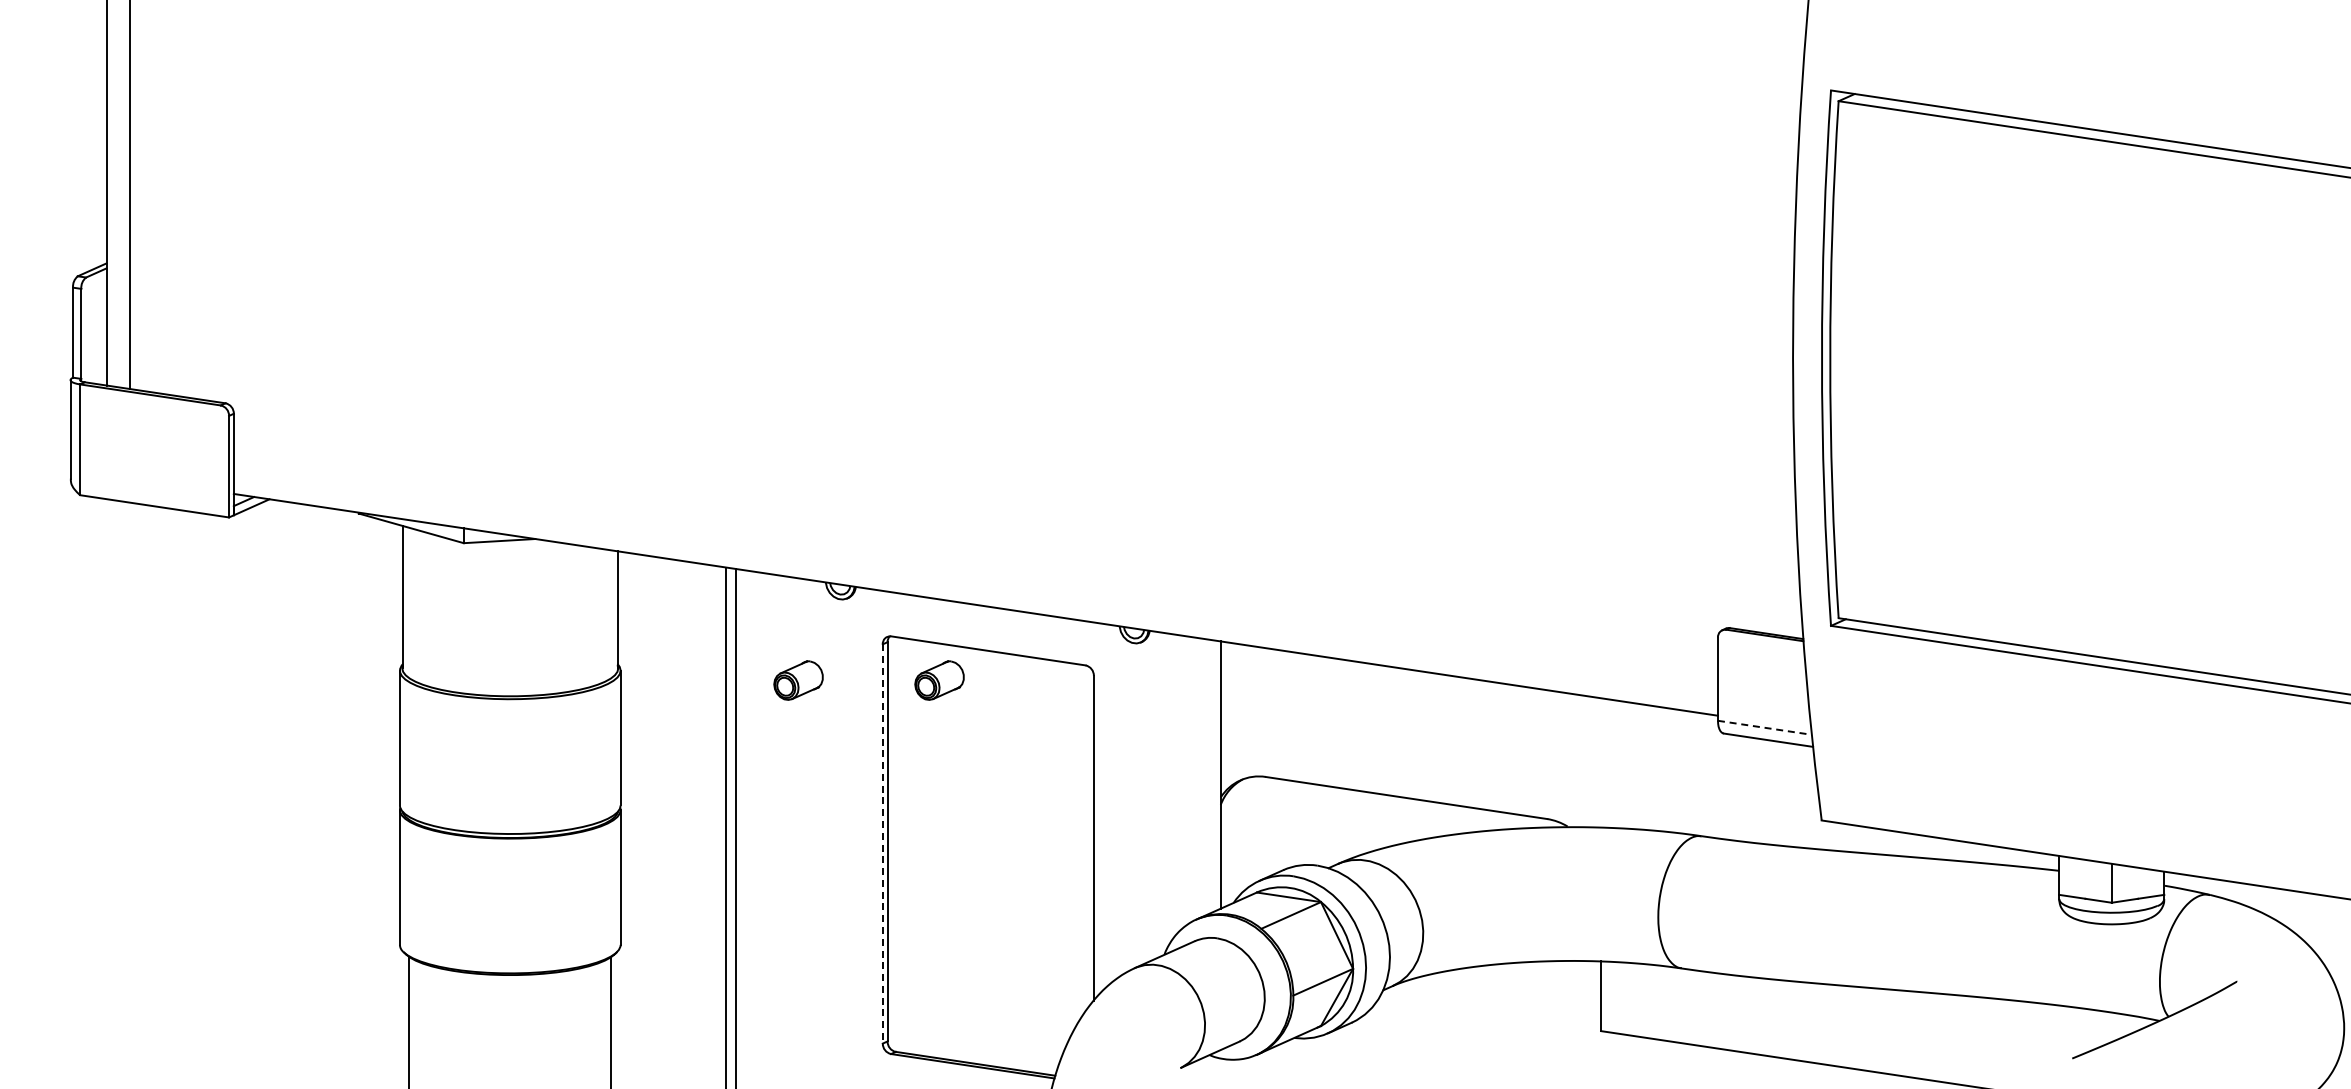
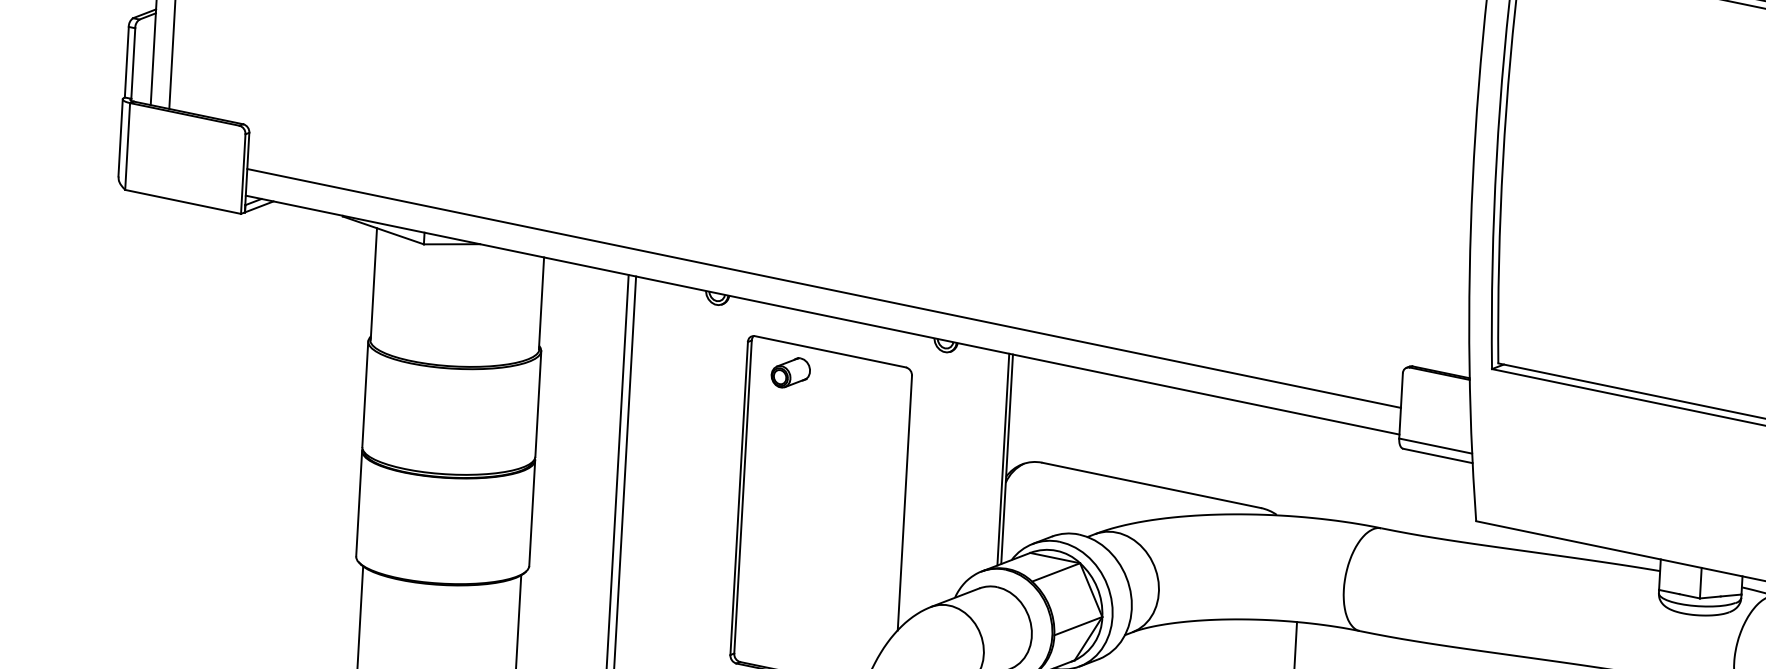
line: (975, 570) -> (823, 288), added
part: (798, 680) -> (680, 366), removed
line: (1765, 727) -> (1436, 445), dashed -> solid
line: (1215, 775) -> (1002, 459), added
line: (882, 843) -> (738, 498), dashed -> solid

